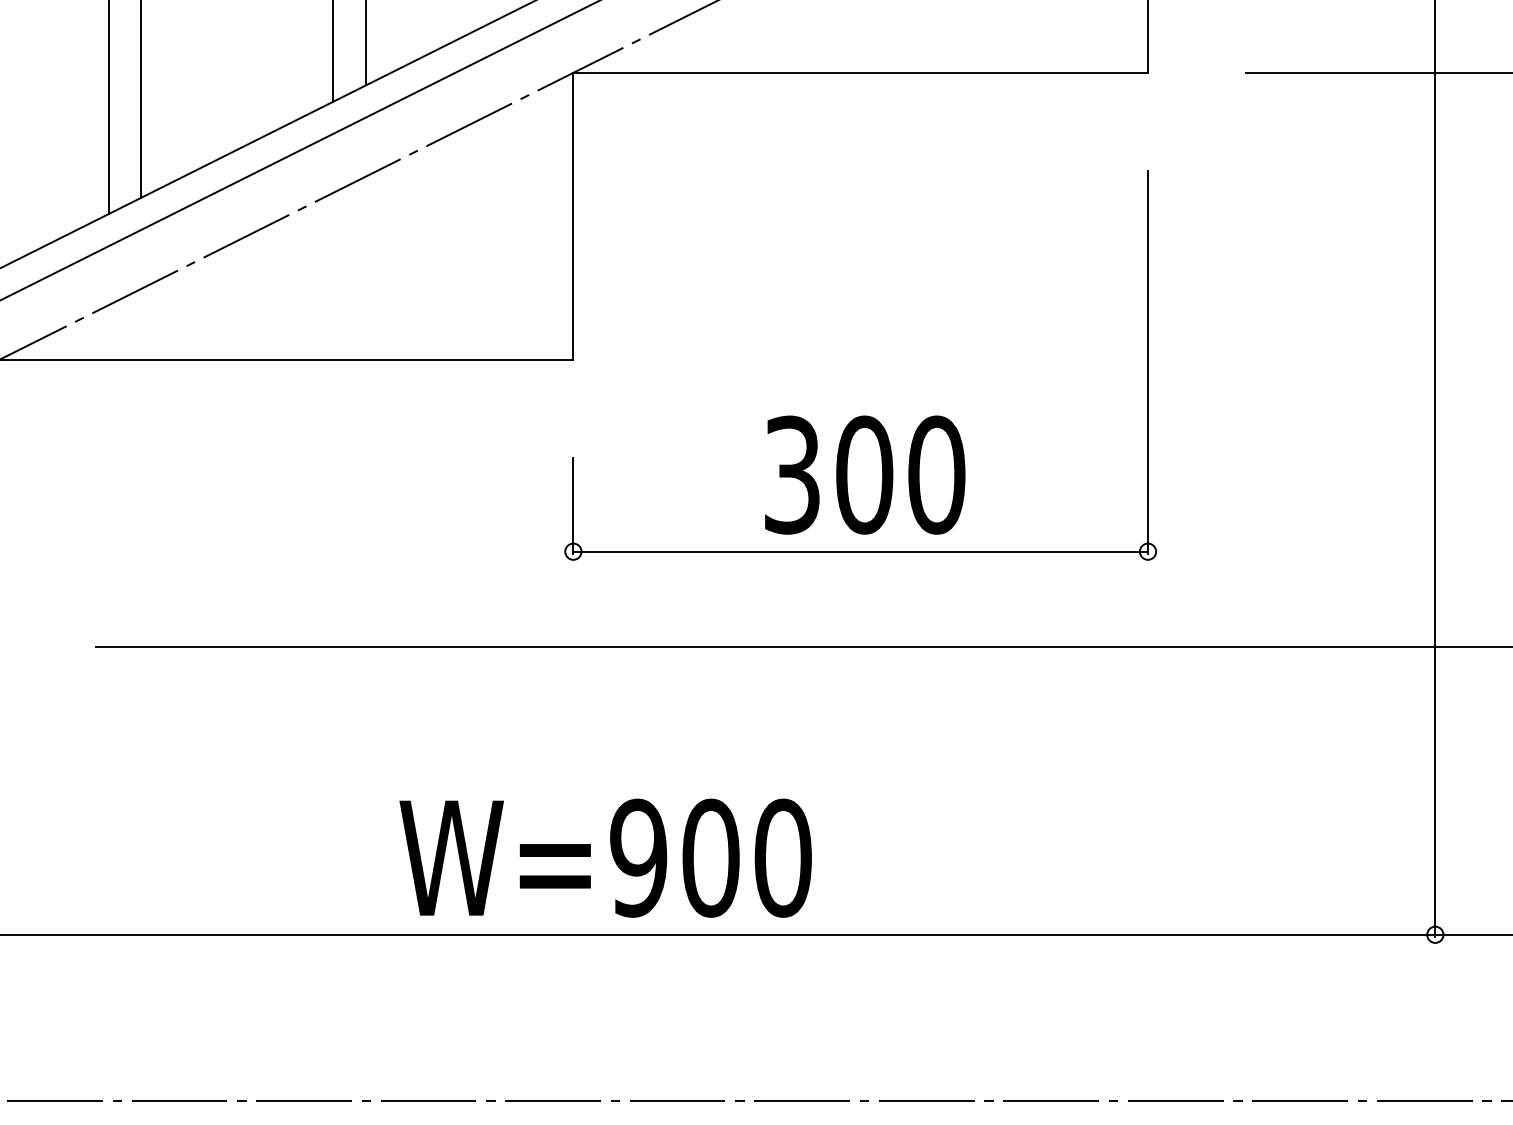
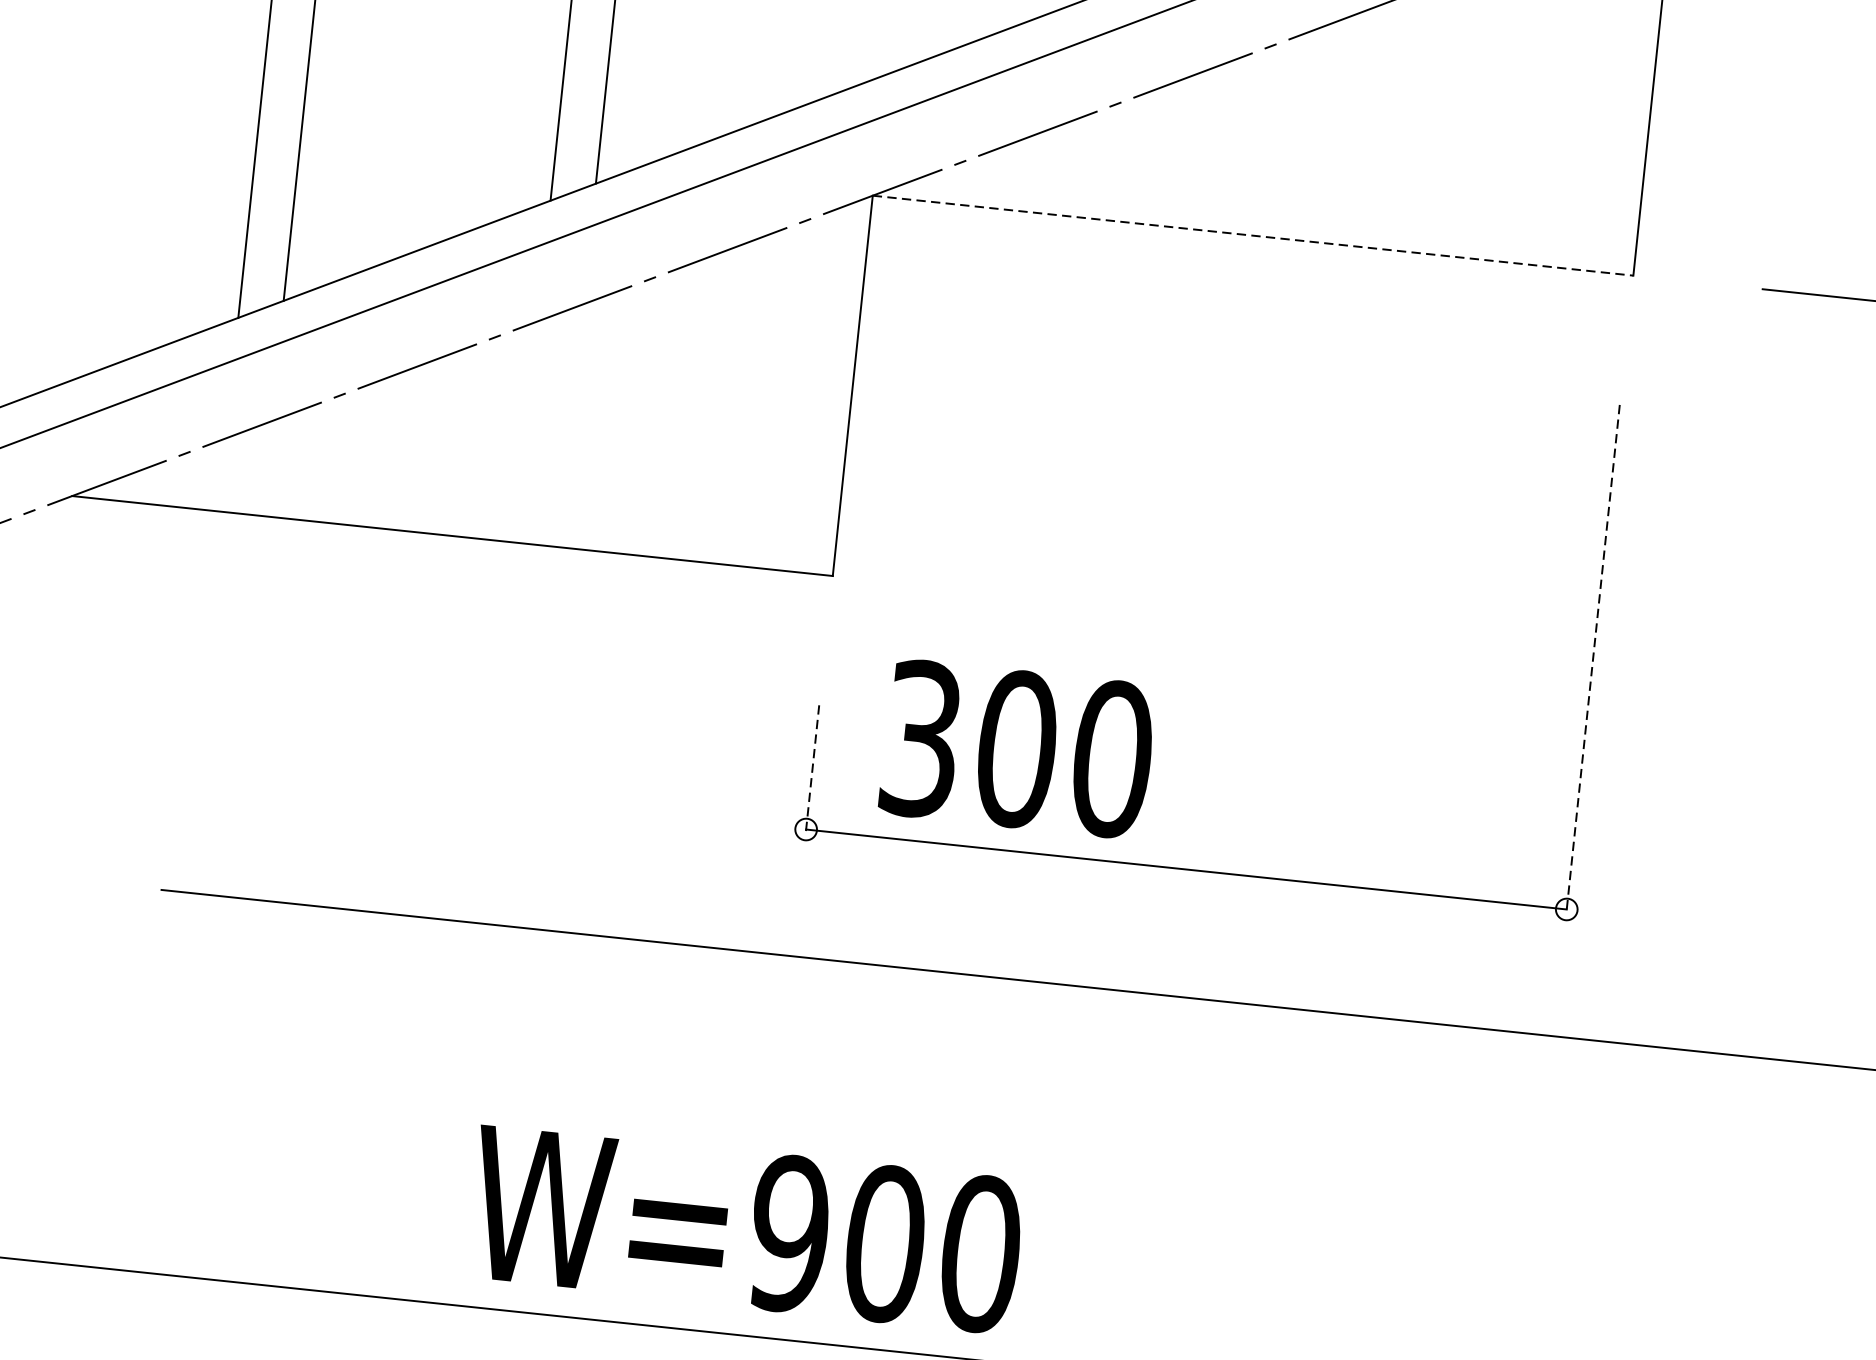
line: (861, 72) -> (1254, 235), solid -> dashed
line: (1148, 362) -> (1593, 659), solid -> dashed
text: (865, 474) -> (1018, 748), moved
line: (573, 505) -> (812, 768), solid -> dashed
text: (605, 857) -> (745, 1228), moved

